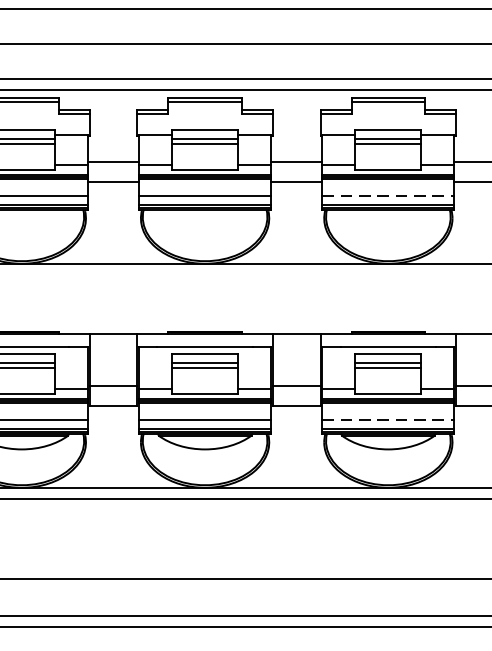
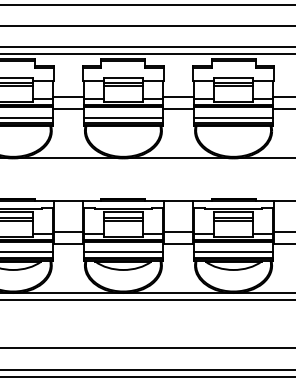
line: (388, 195) -> (233, 117), dashed -> solid
line: (388, 420) -> (233, 252), dashed -> solid

